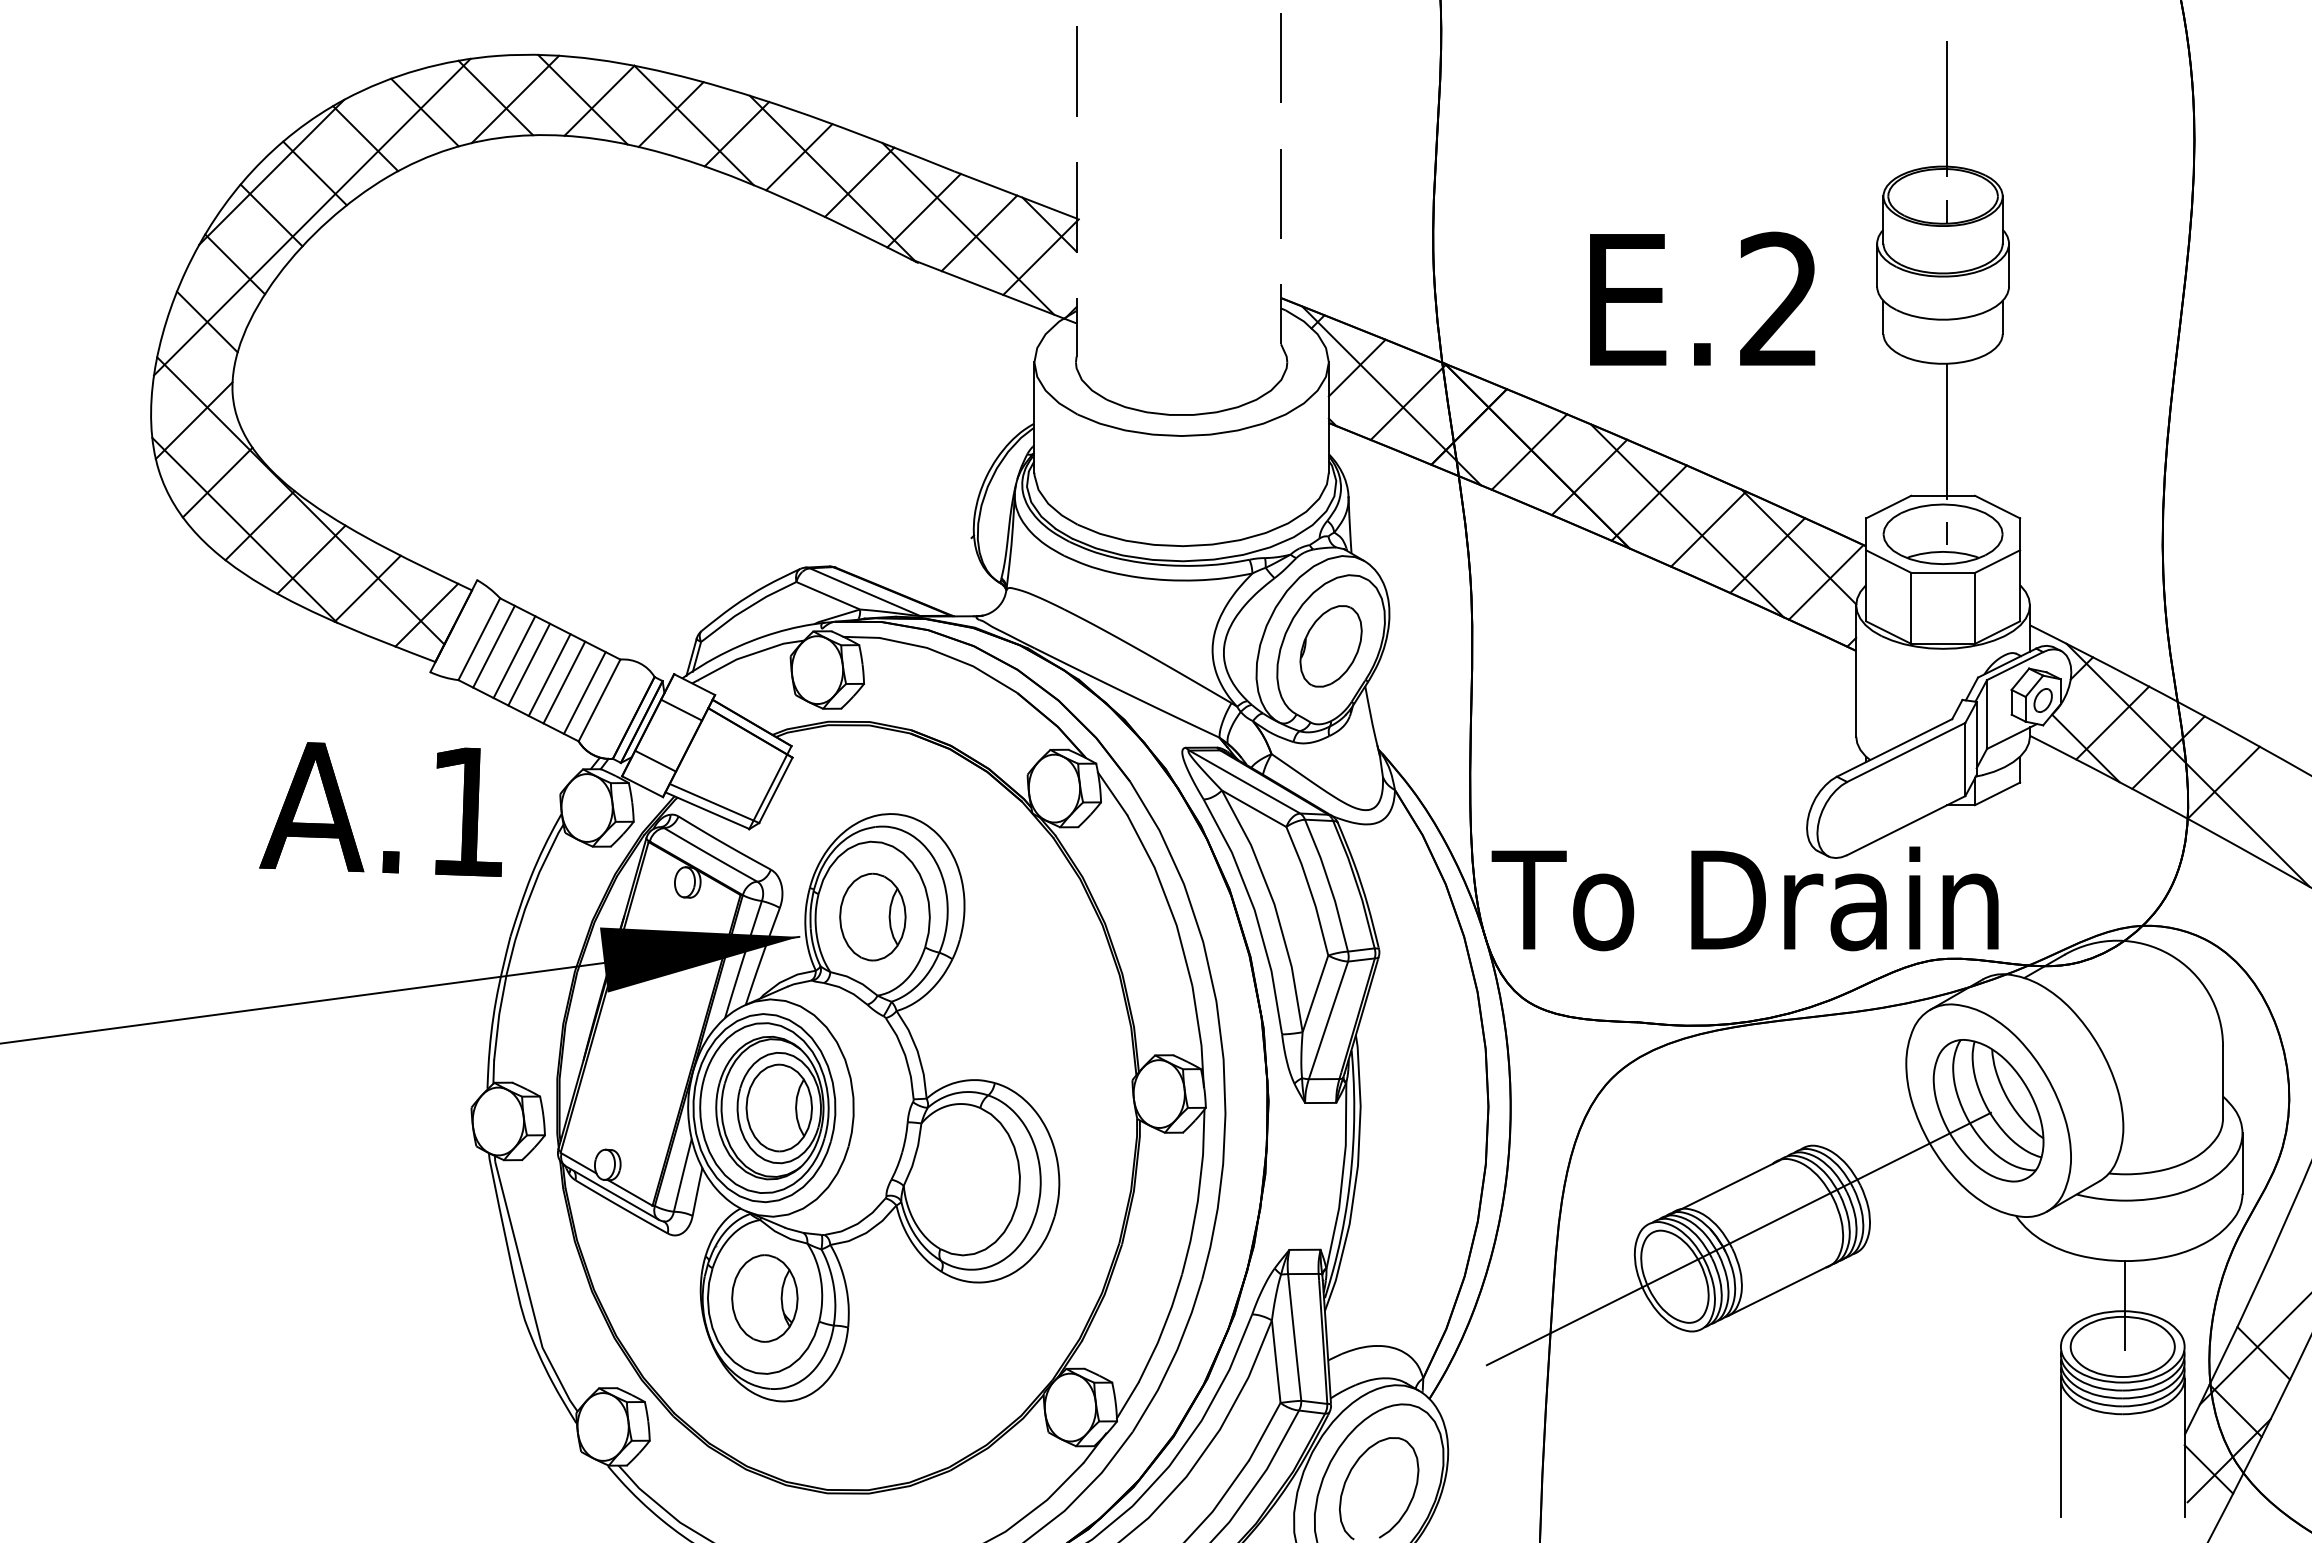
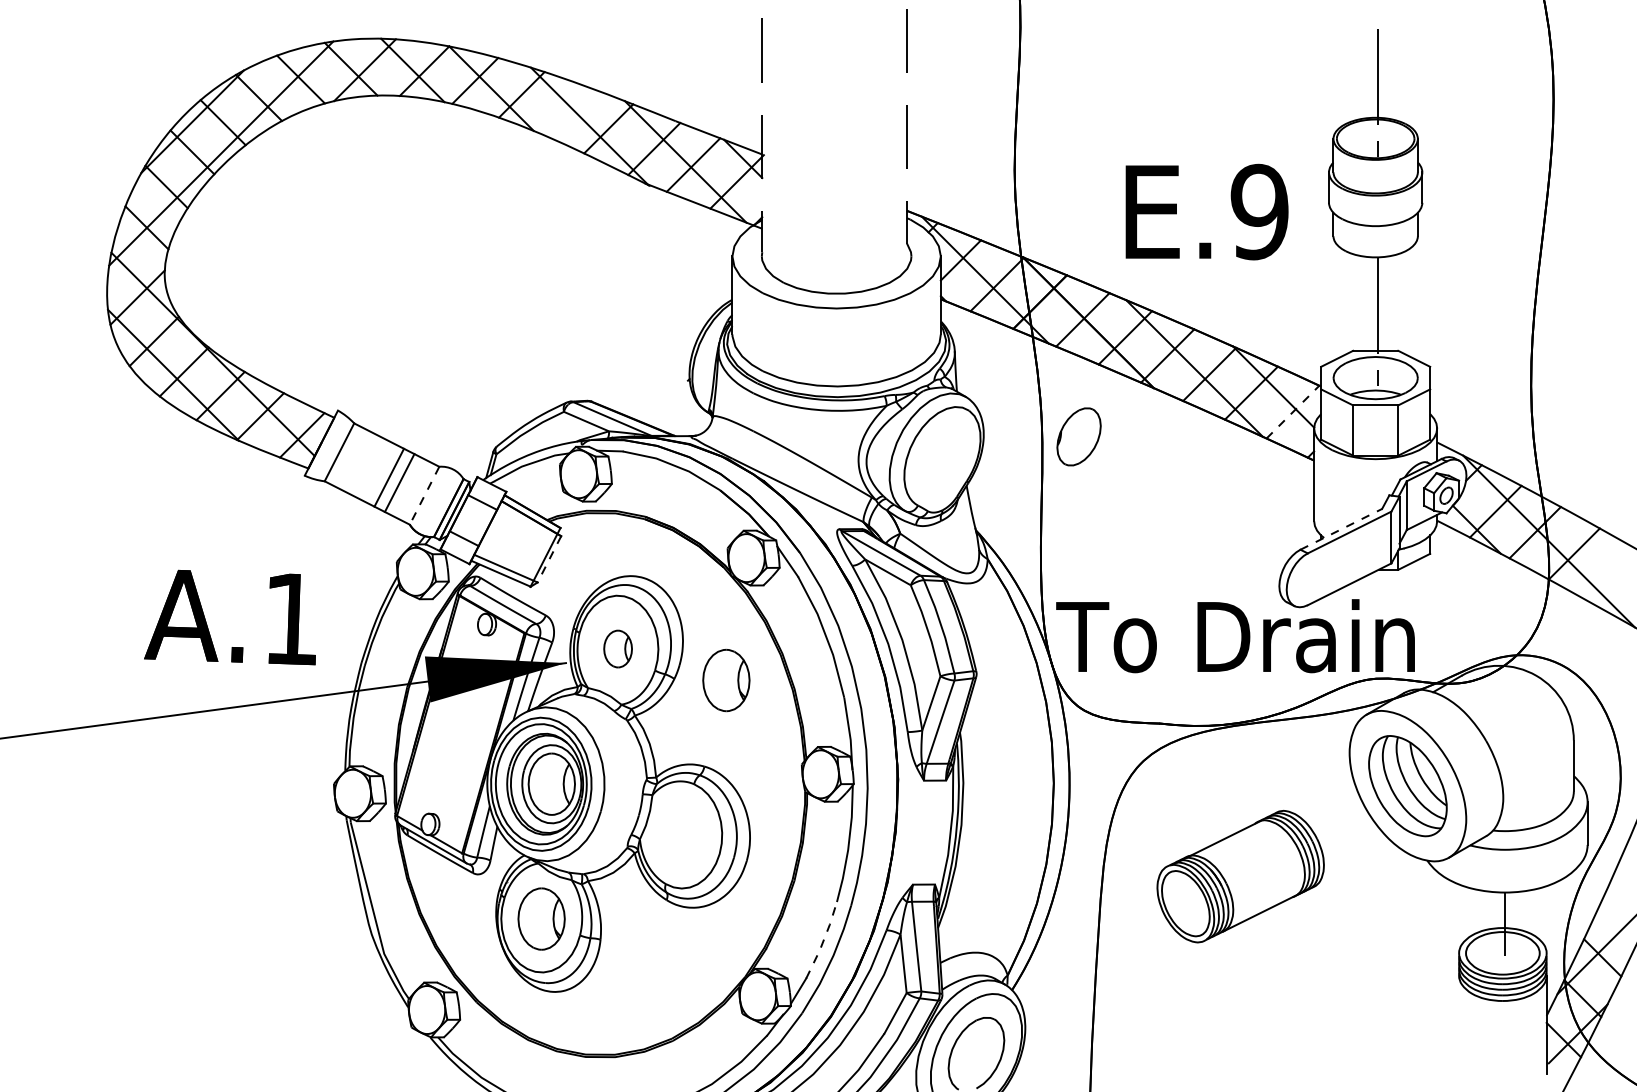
line: (799, 157) -> (566, 111), removed
text: (1778, 299) -> (1259, 211), E.2 -> E.9
line: (1826, 582) -> (1293, 412), solid -> dashed
line: (493, 646) -> (349, 457), removed
part: (1330, 646) -> (1078, 436), moved
line: (514, 657) -> (364, 465), removed
line: (529, 664) -> (375, 470), removed
line: (584, 692) -> (413, 490), removed
line: (599, 700) -> (424, 495), solid -> dashed
line: (1894, 747) -> (1341, 529), solid -> dashed
line: (775, 790) -> (549, 559), solid -> dashed
text: (380, 809) -> (229, 617), moved
part: (872, 916) -> (617, 648), size x0.6
part: (1025, 961) -> (726, 680), added
line: (1738, 1238) -> (1230, 876), removed
line: (1163, 1329) -> (823, 941), solid -> dashed
line: (2060, 1447) -> (1458, 1024), removed

